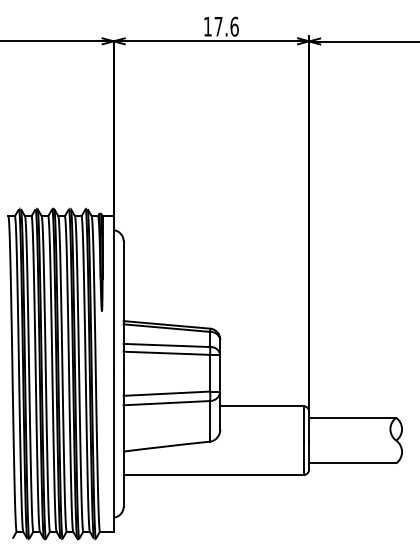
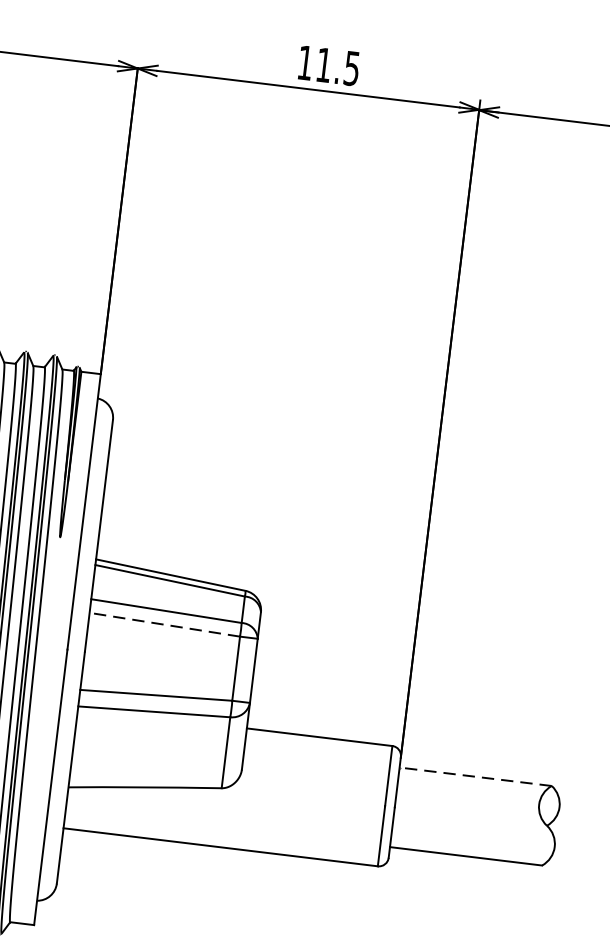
text: (226, 26) -> (337, 66), 17.6 -> 11.5
line: (166, 353) -> (164, 625), solid -> dashed
line: (352, 417) -> (475, 776), solid -> dashed

